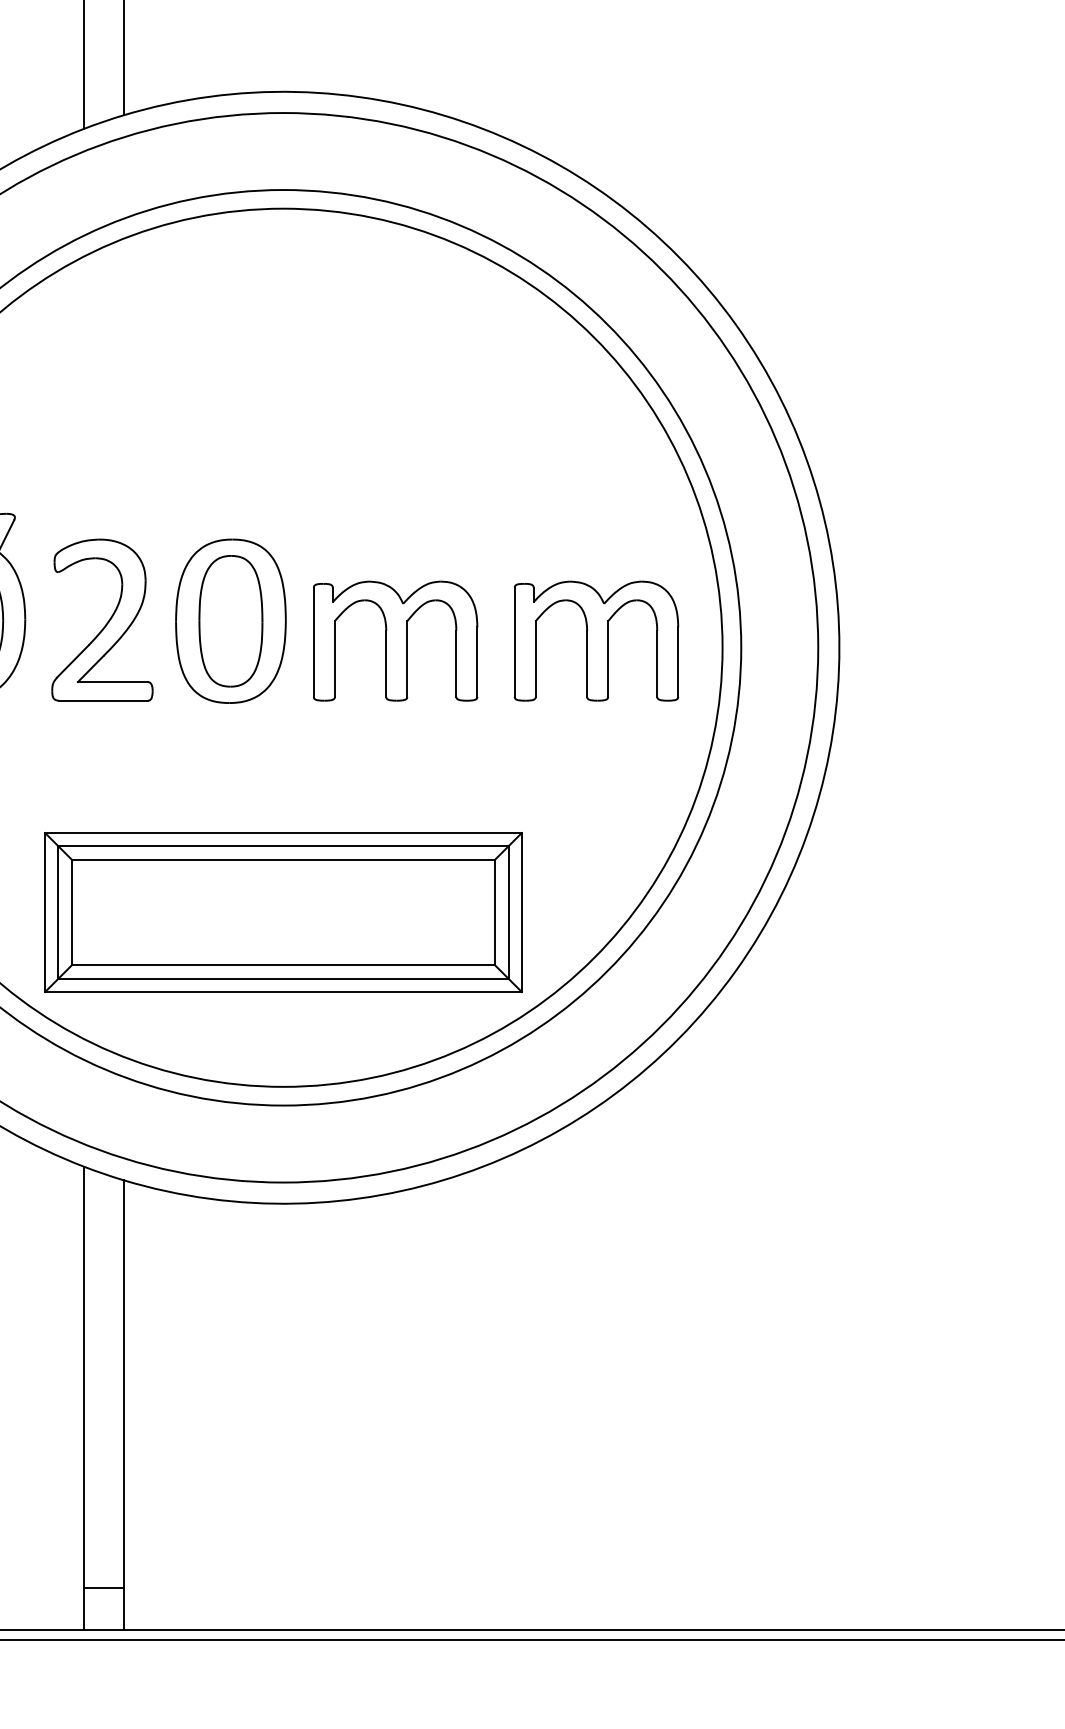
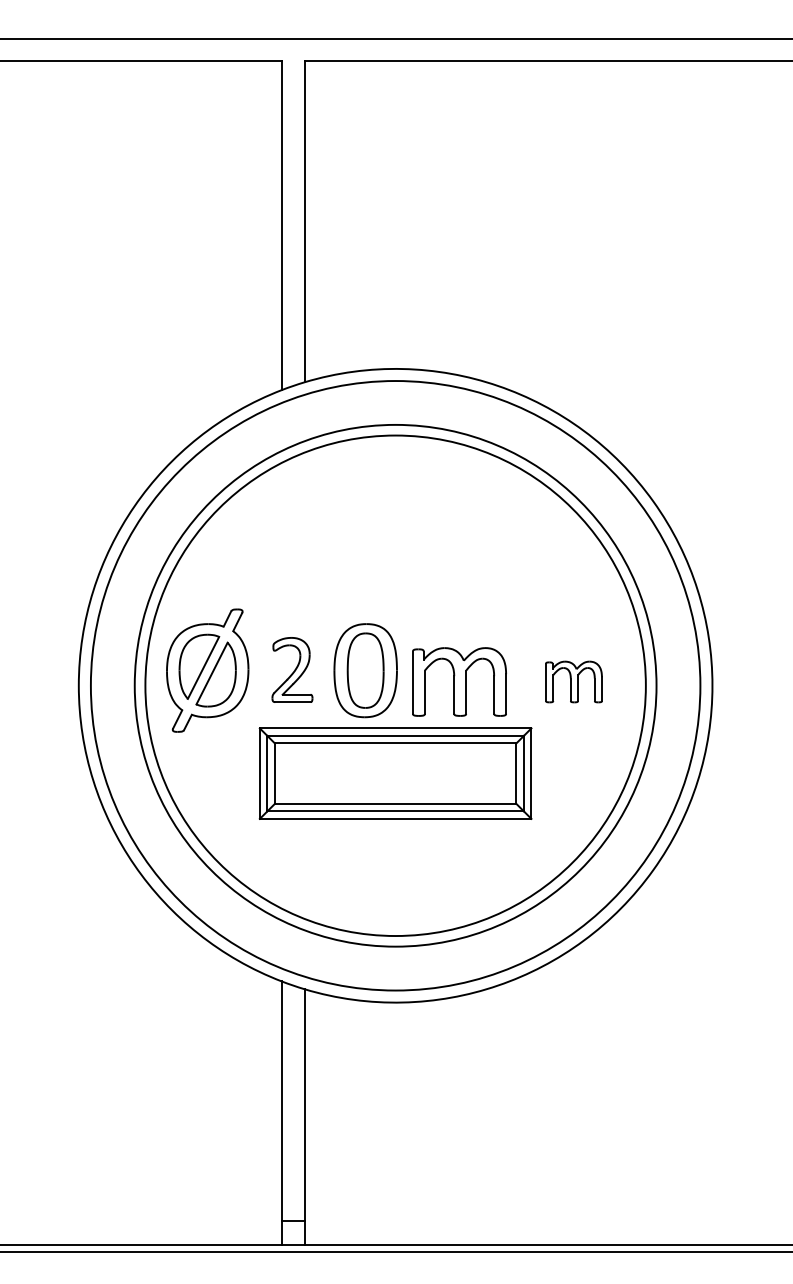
part: (102, 619) -> (292, 669), size x0.7
part: (595, 640) -> (573, 681), size x0.6
part: (283, 912) -> (395, 773), moved

